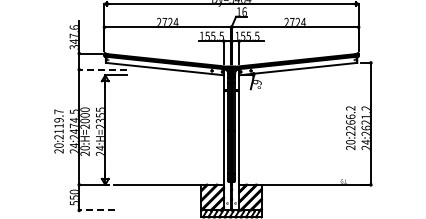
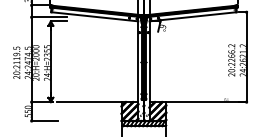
line: (102, 69) -> (48, 17), dashed -> solid
text: (58, 111) -> (16, 48), 20:2119.7 -> 20:2119.5
line: (96, 210) -> (44, 121), dashed -> solid

